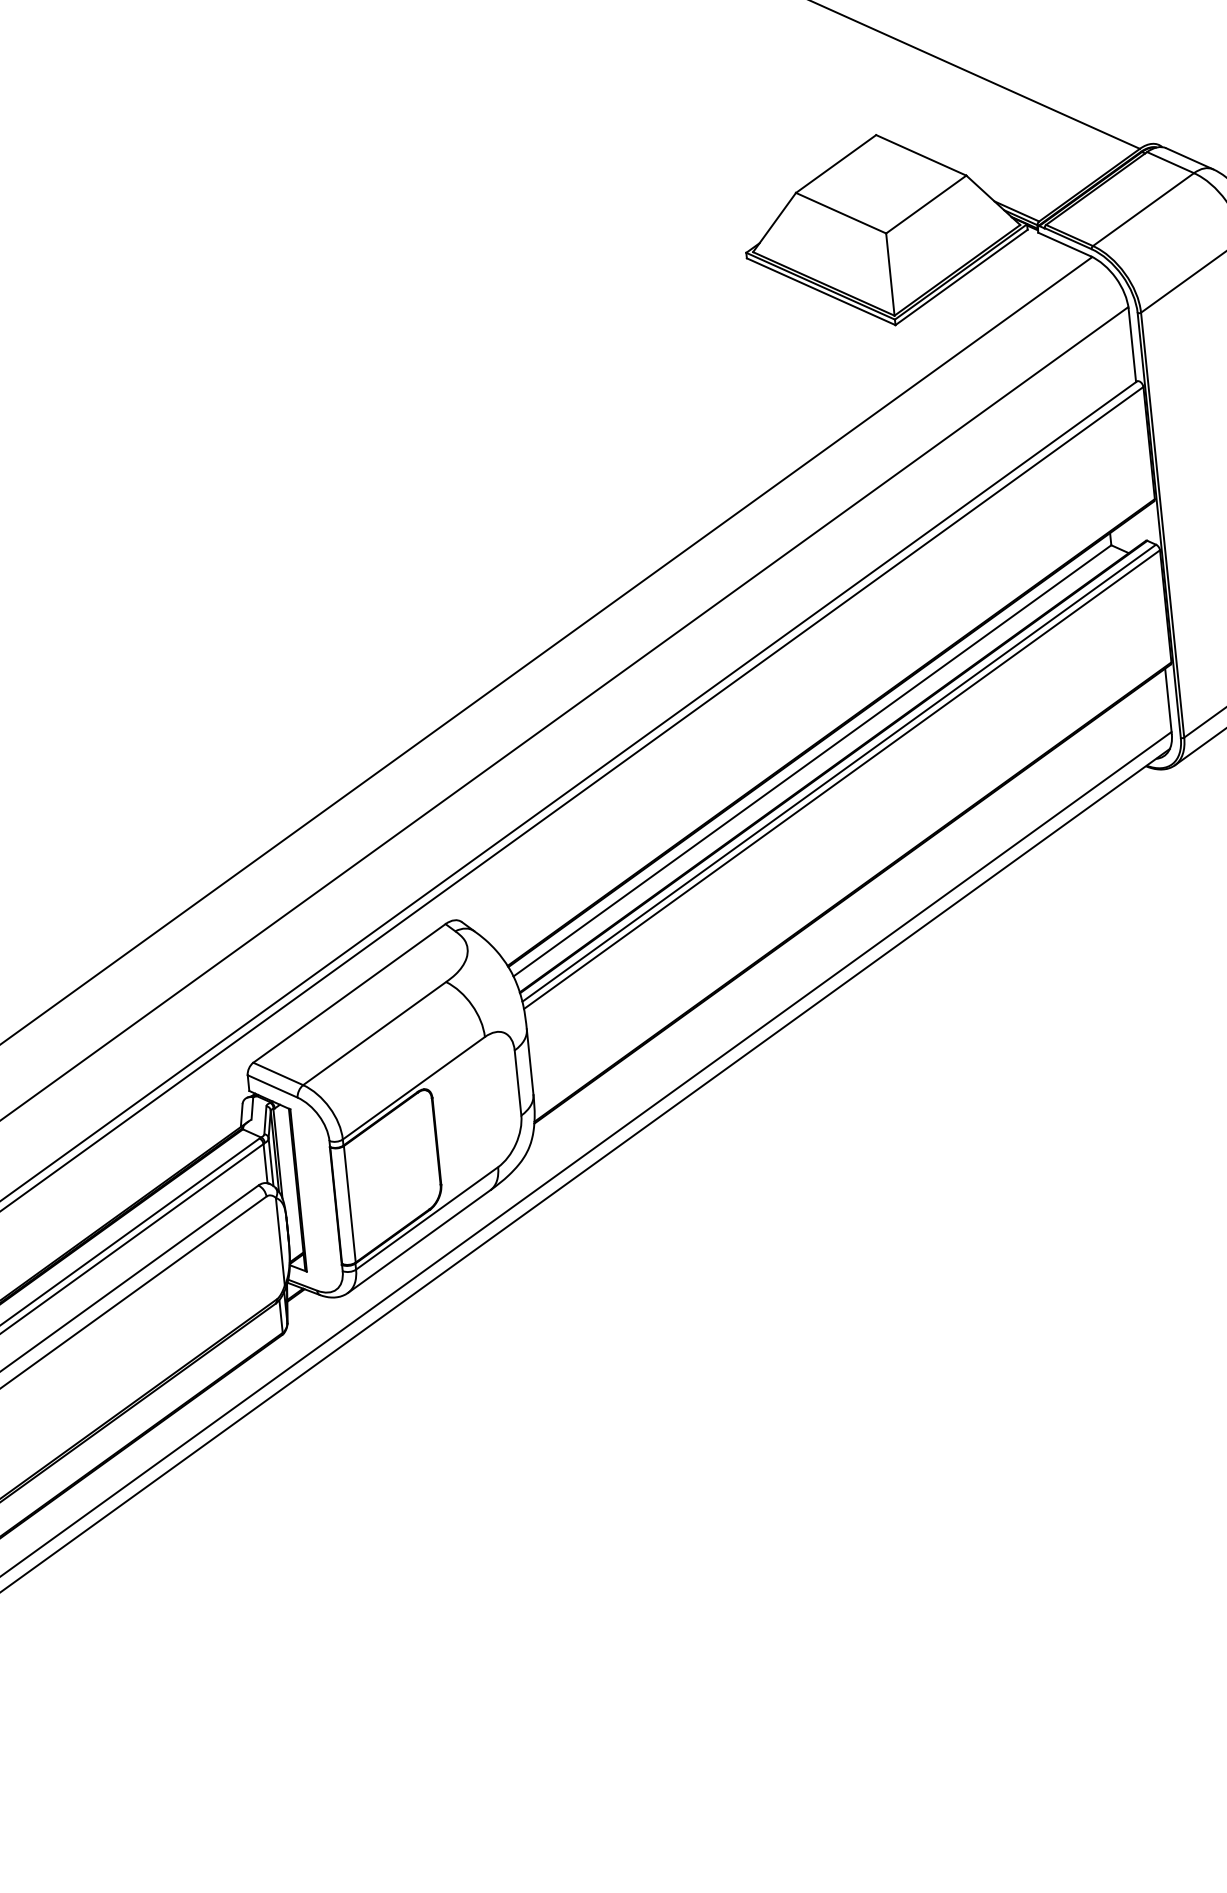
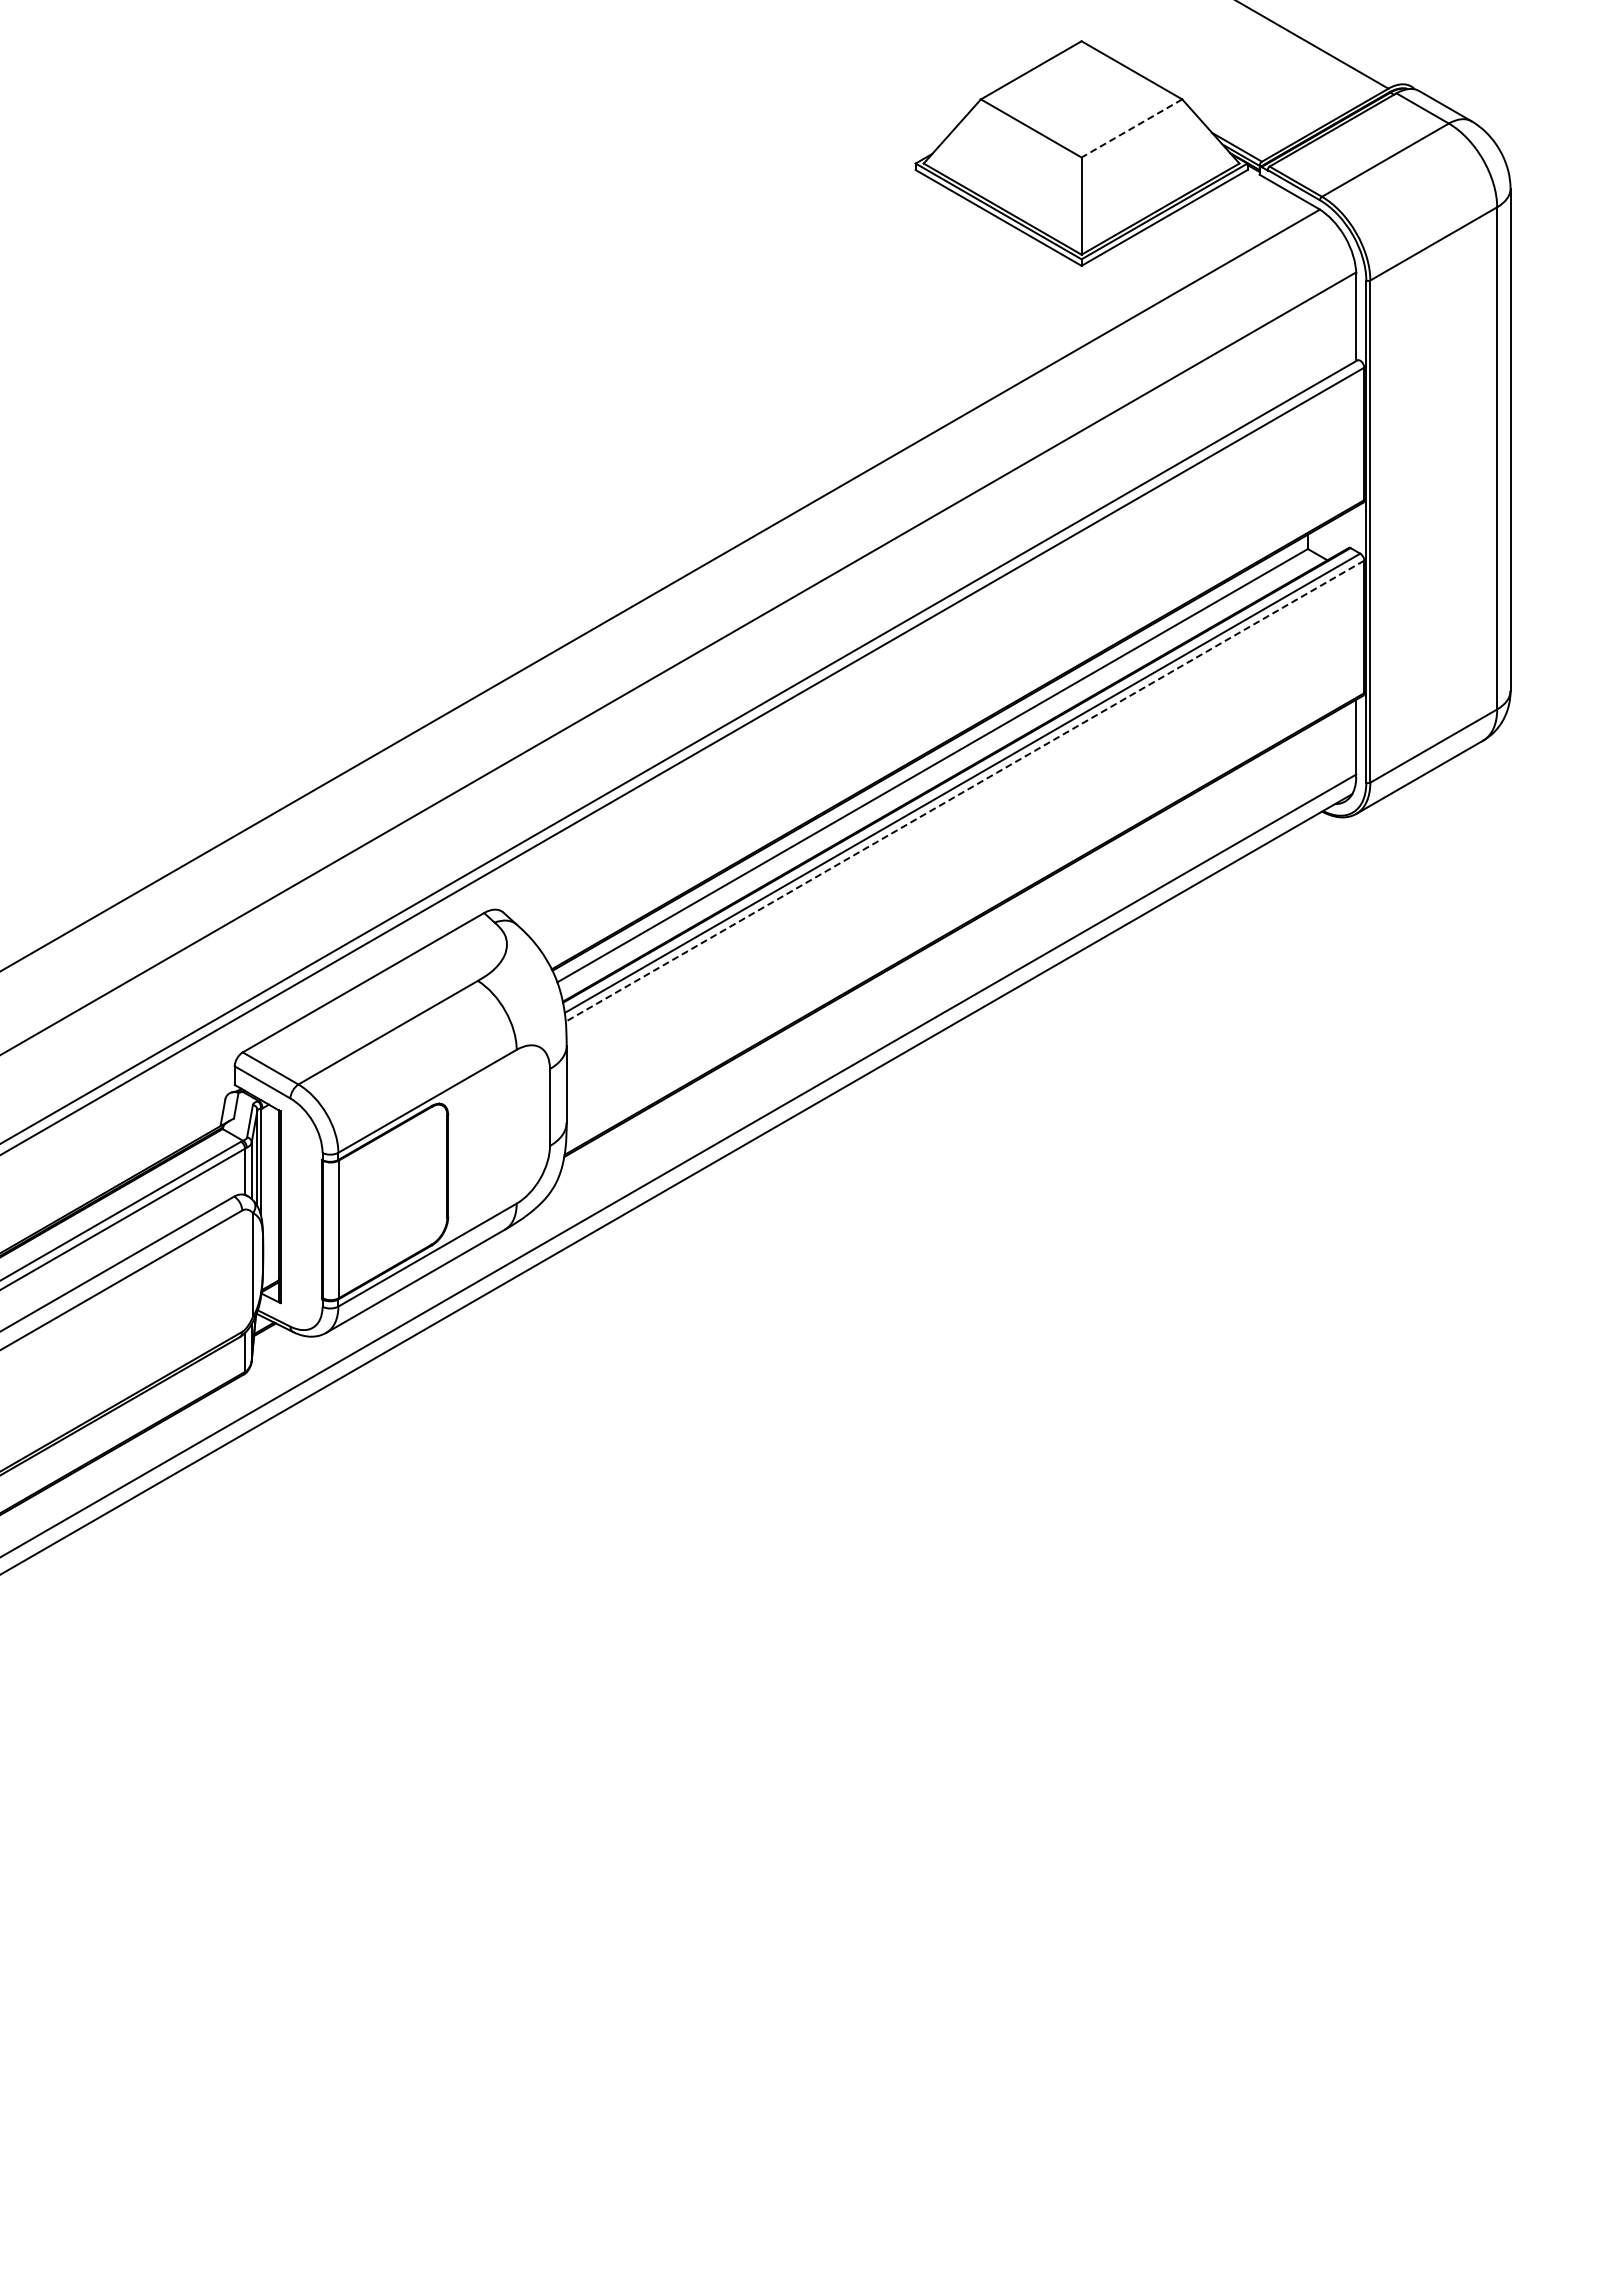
line: (925, 204) -> (1131, 128), solid -> dashed
line: (841, 779) -> (964, 791), solid -> dashed

